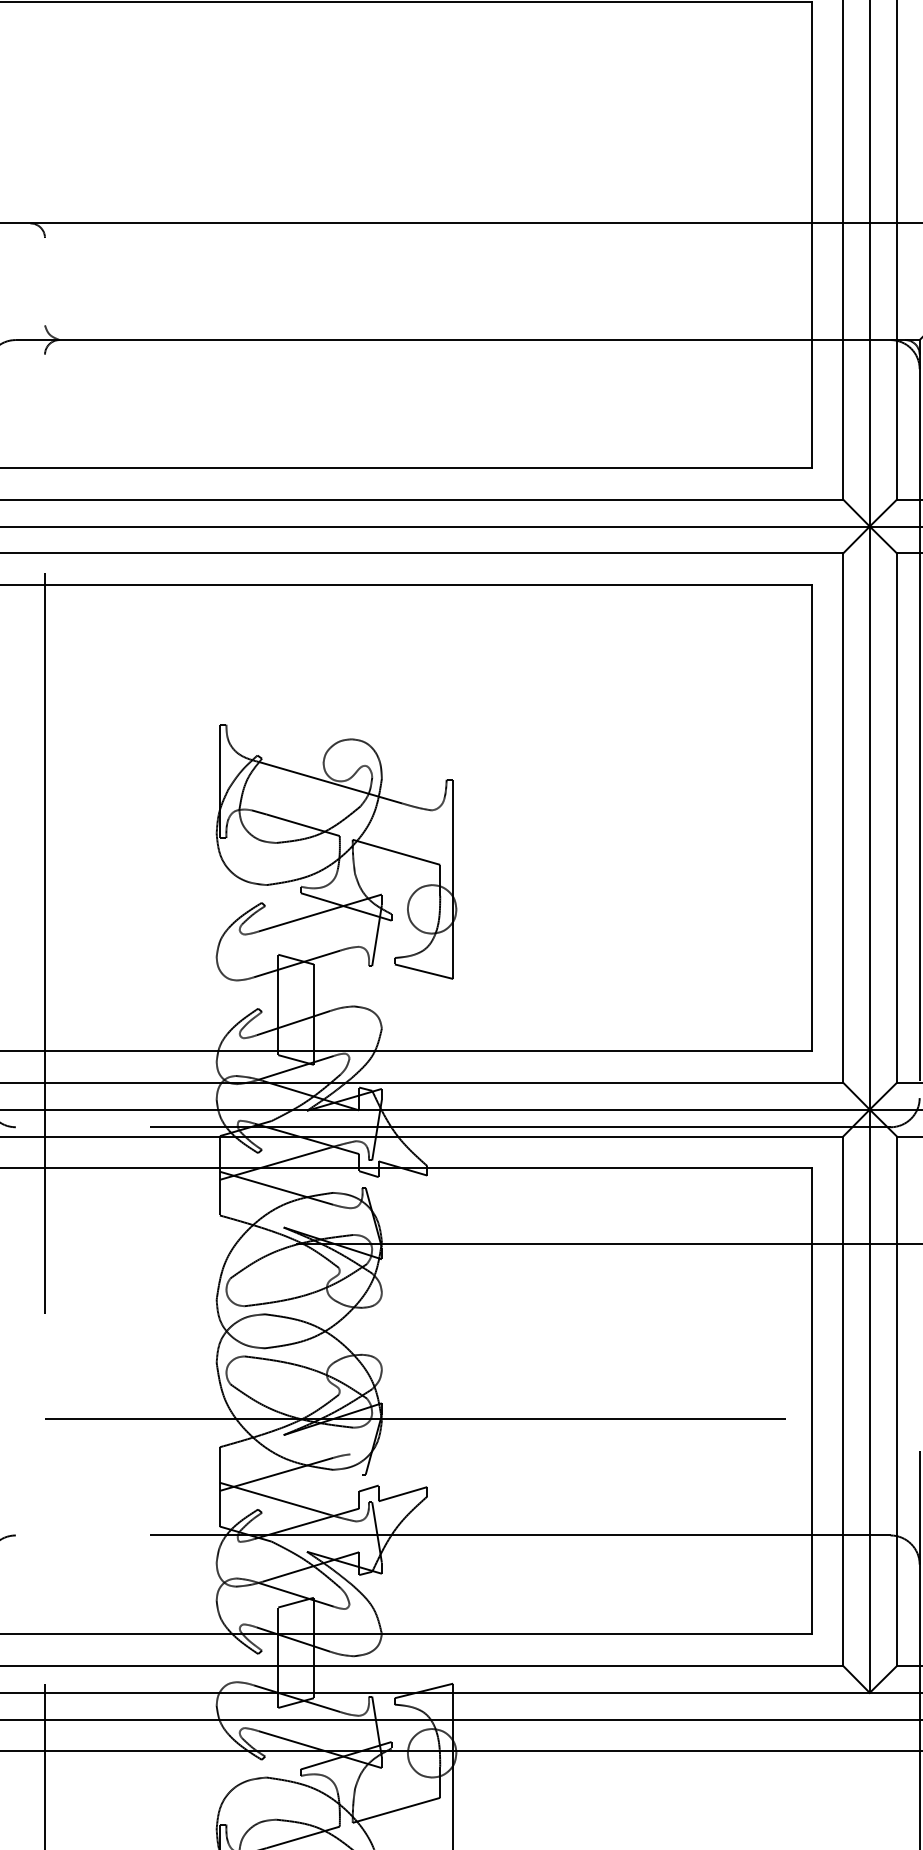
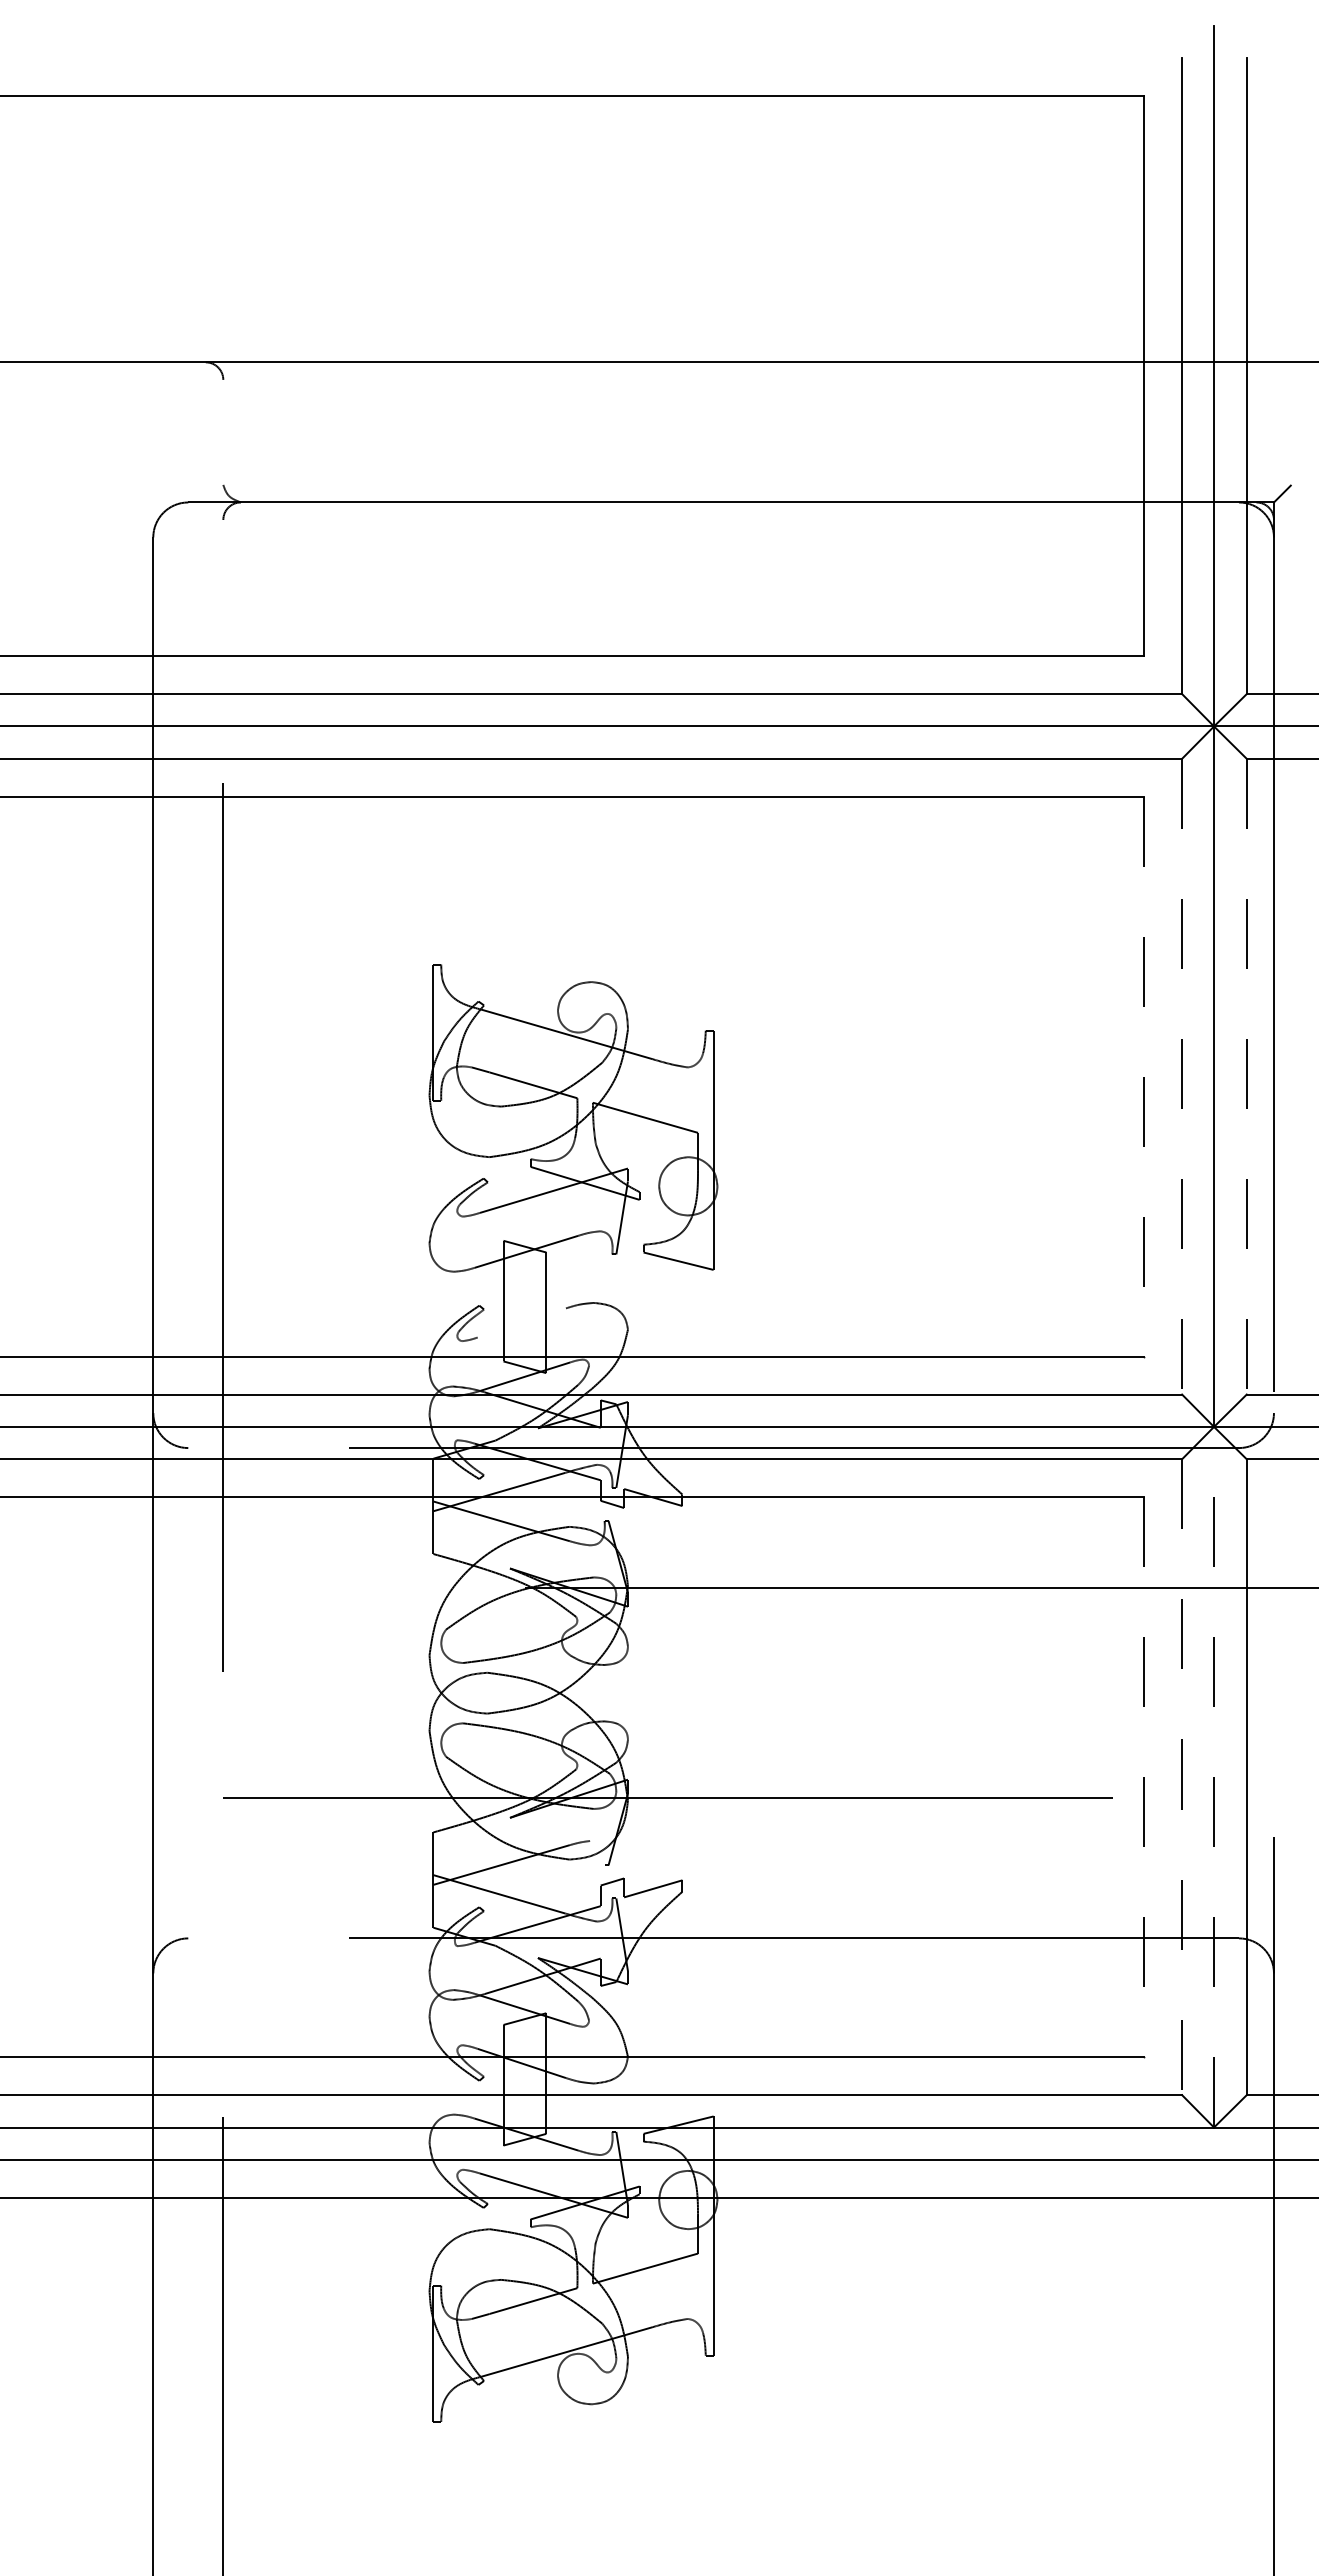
line: (843, 817) -> (1182, 1076), solid -> dashed
line: (896, 817) -> (1246, 1076), solid -> dashed
line: (811, 818) -> (1144, 1077), solid -> dashed
line: (293, 1022) -> (521, 1322), removed
line: (870, 1400) -> (1214, 1776), solid -> dashed
line: (811, 1401) -> (1144, 1777), solid -> dashed
line: (843, 1401) -> (1182, 1777), solid -> dashed

